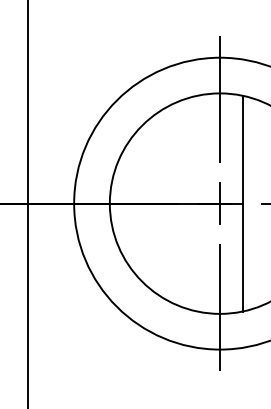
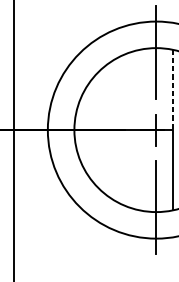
line: (242, 149) -> (173, 89), solid -> dashed

